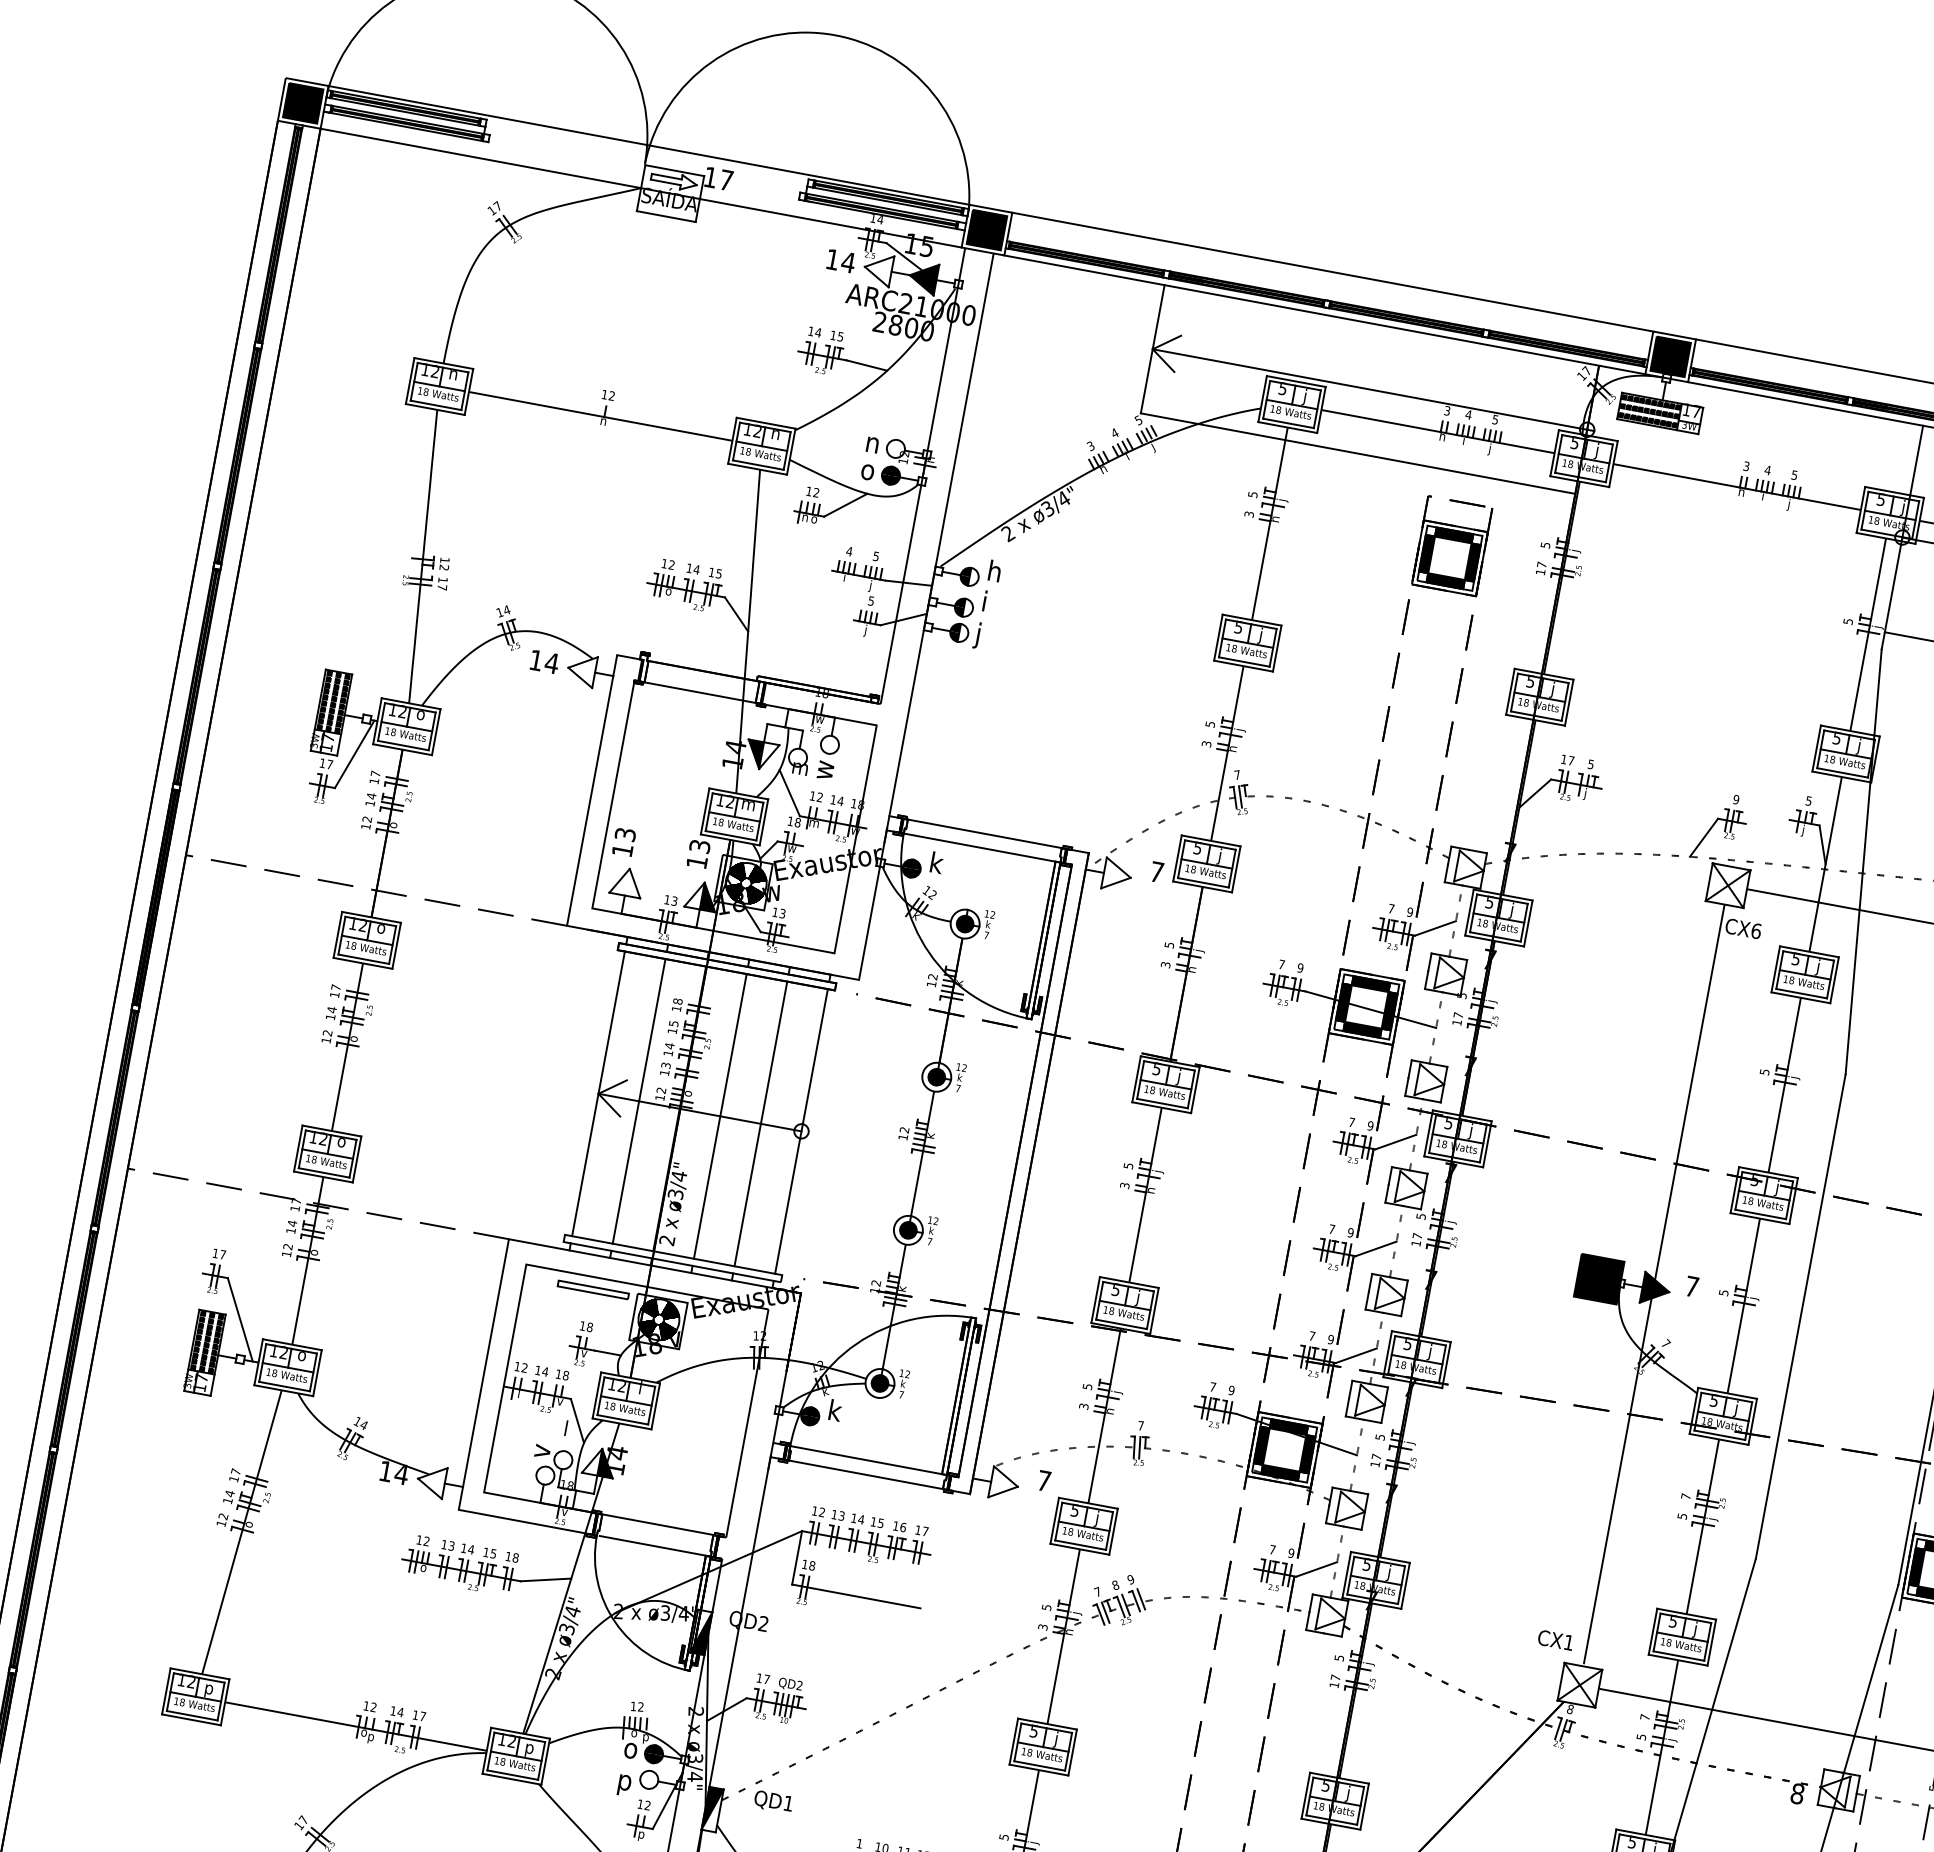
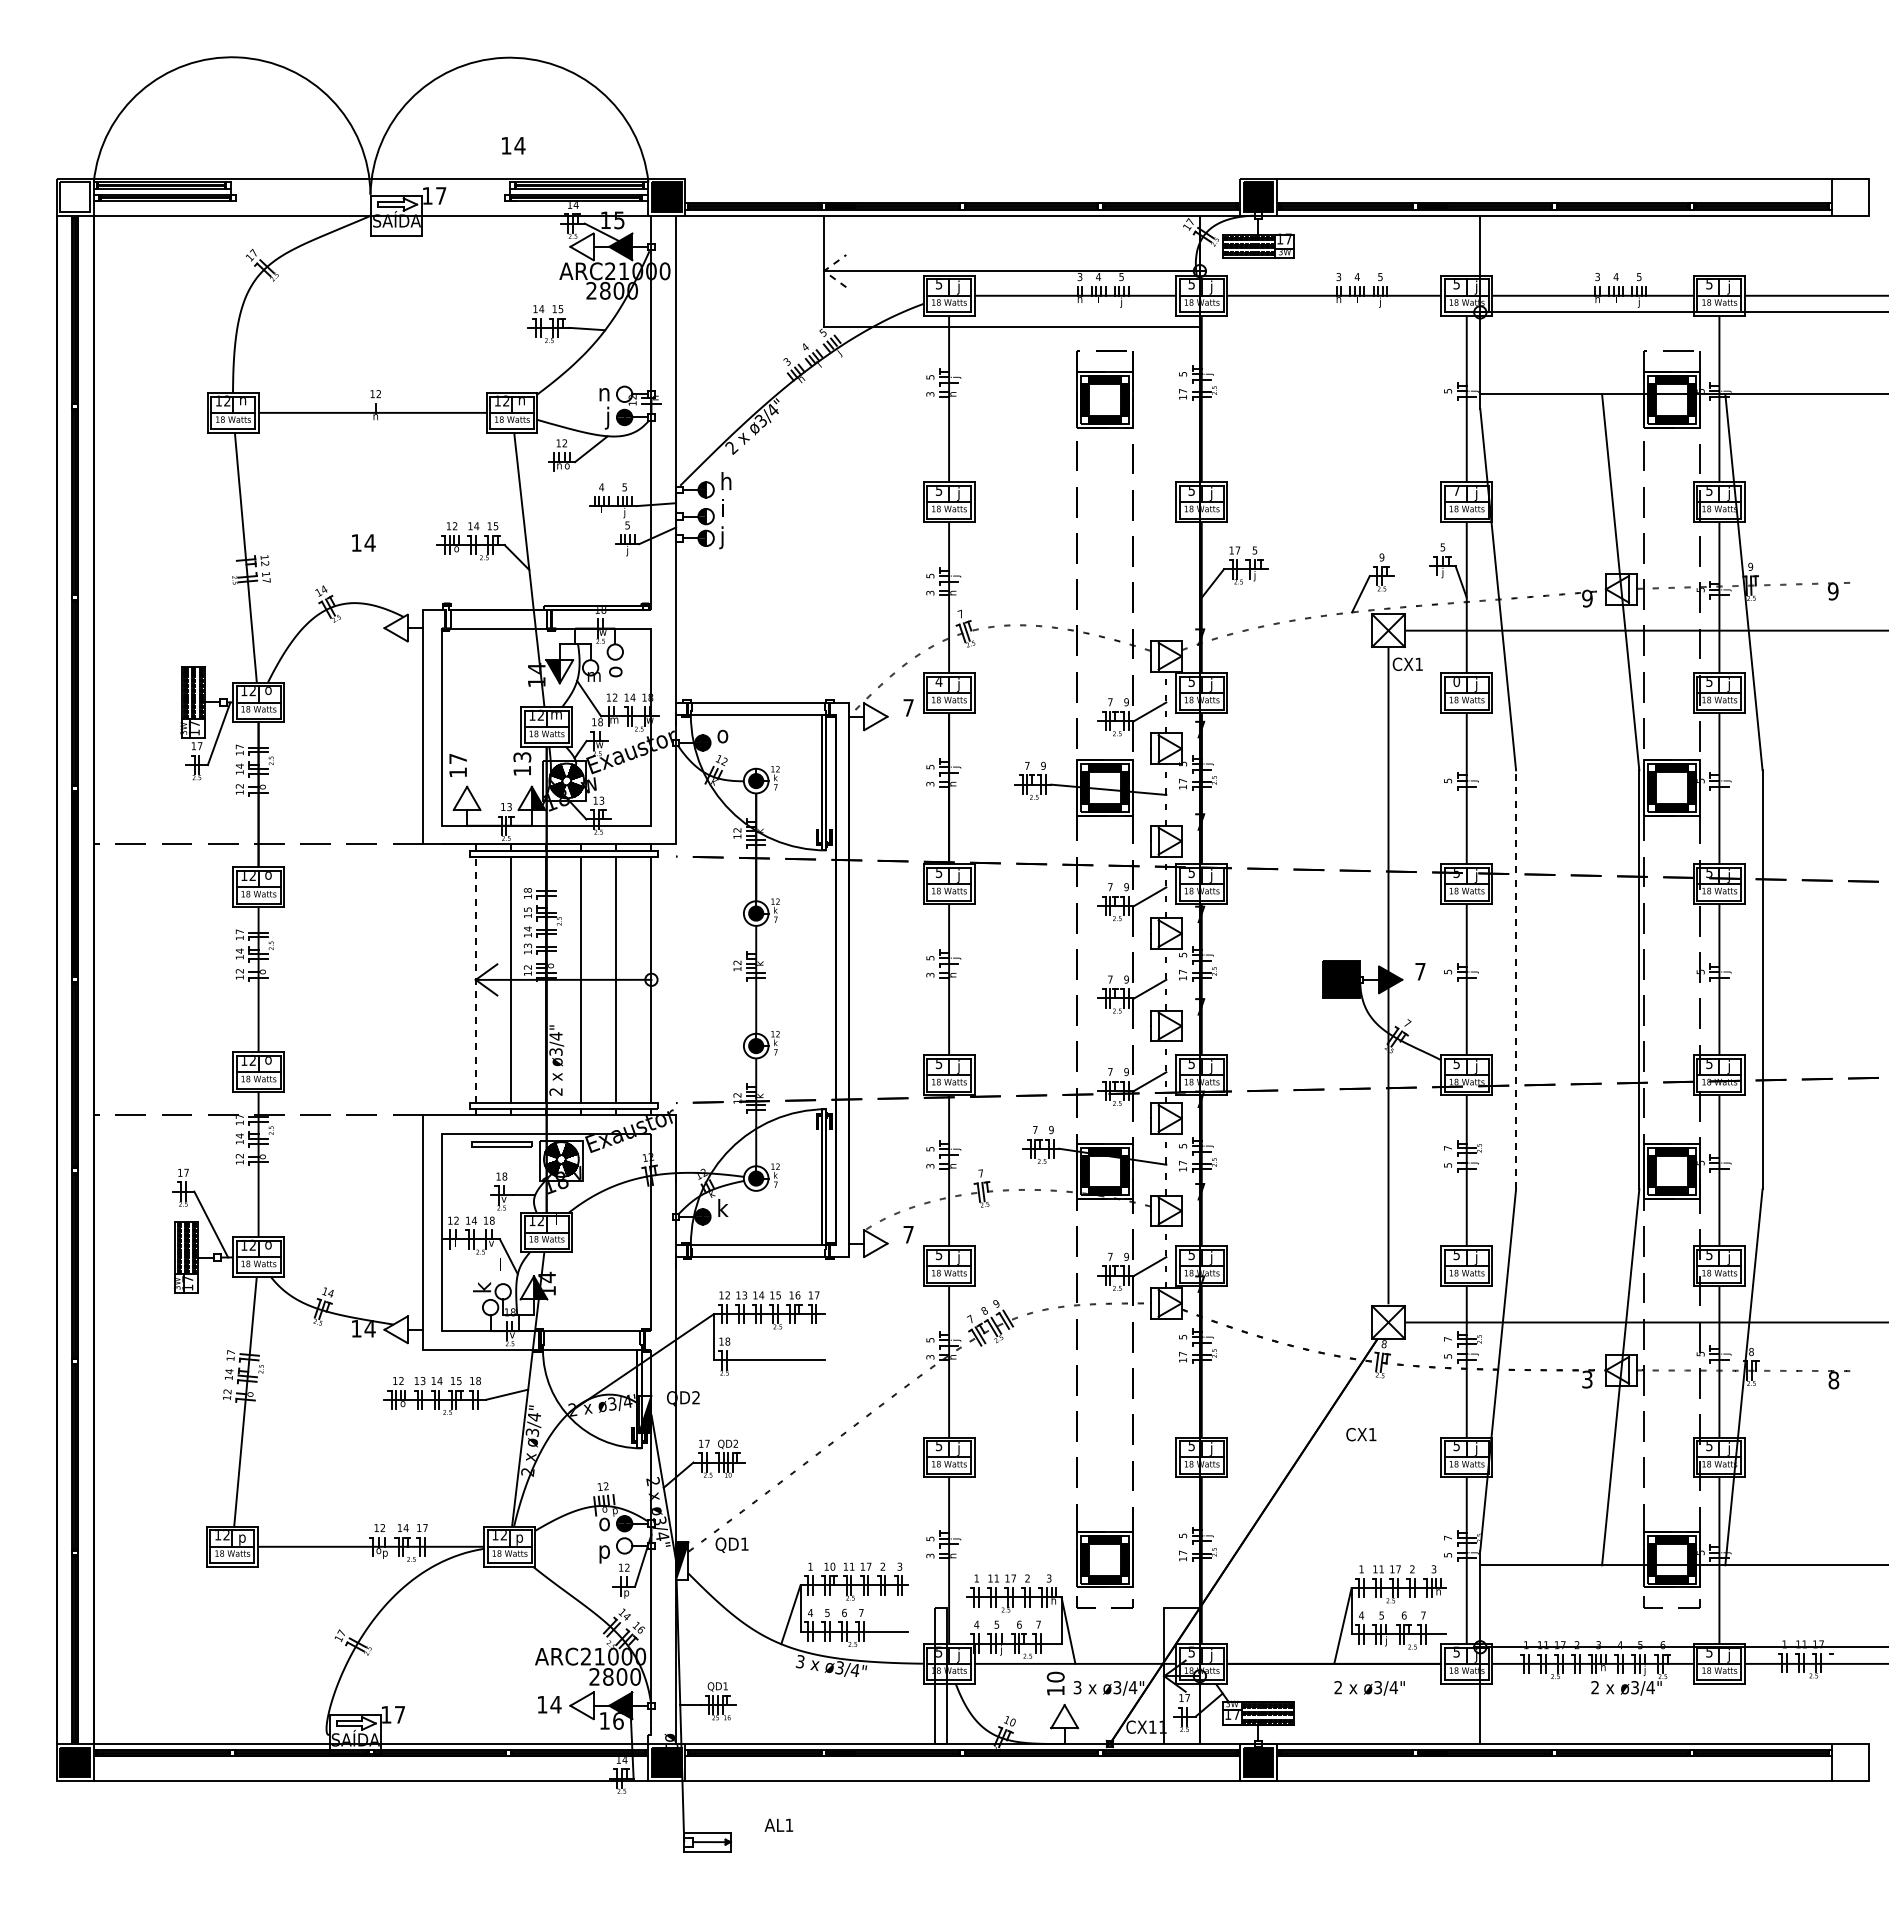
fill: (303, 102) -> (75, 196), removed
text: (840, 260) -> (513, 145), moved
line: (1332, 271) -> (962, 178), removed
line: (1152, 349) -> (823, 271), solid -> dashed
text: (867, 471) -> (604, 417), o -> j
text: (544, 661) -> (363, 542), moved
text: (1836, 739) -> (1456, 491), 5 -> 7
text: (825, 769) -> (615, 673), w -> o
text: (625, 834) -> (458, 758), 13 -> 17
text: (1196, 849) -> (938, 682), 5 -> 4
text: (936, 863) -> (722, 734), k -> o
text: (1756, 931) -> (1419, 664), CX6 -> CX1
text: (1795, 960) -> (1456, 682), 5 -> 0
line: (598, 1093) -> (475, 979), solid -> dashed
line: (1801, 1316) -> (1516, 979), solid -> dashed
text: (540, 1450) -> (482, 1287), v -> k
text: (1556, 1640) -> (1361, 1434), moved
text: (1797, 1793) -> (1587, 1379), 8 -> 3

